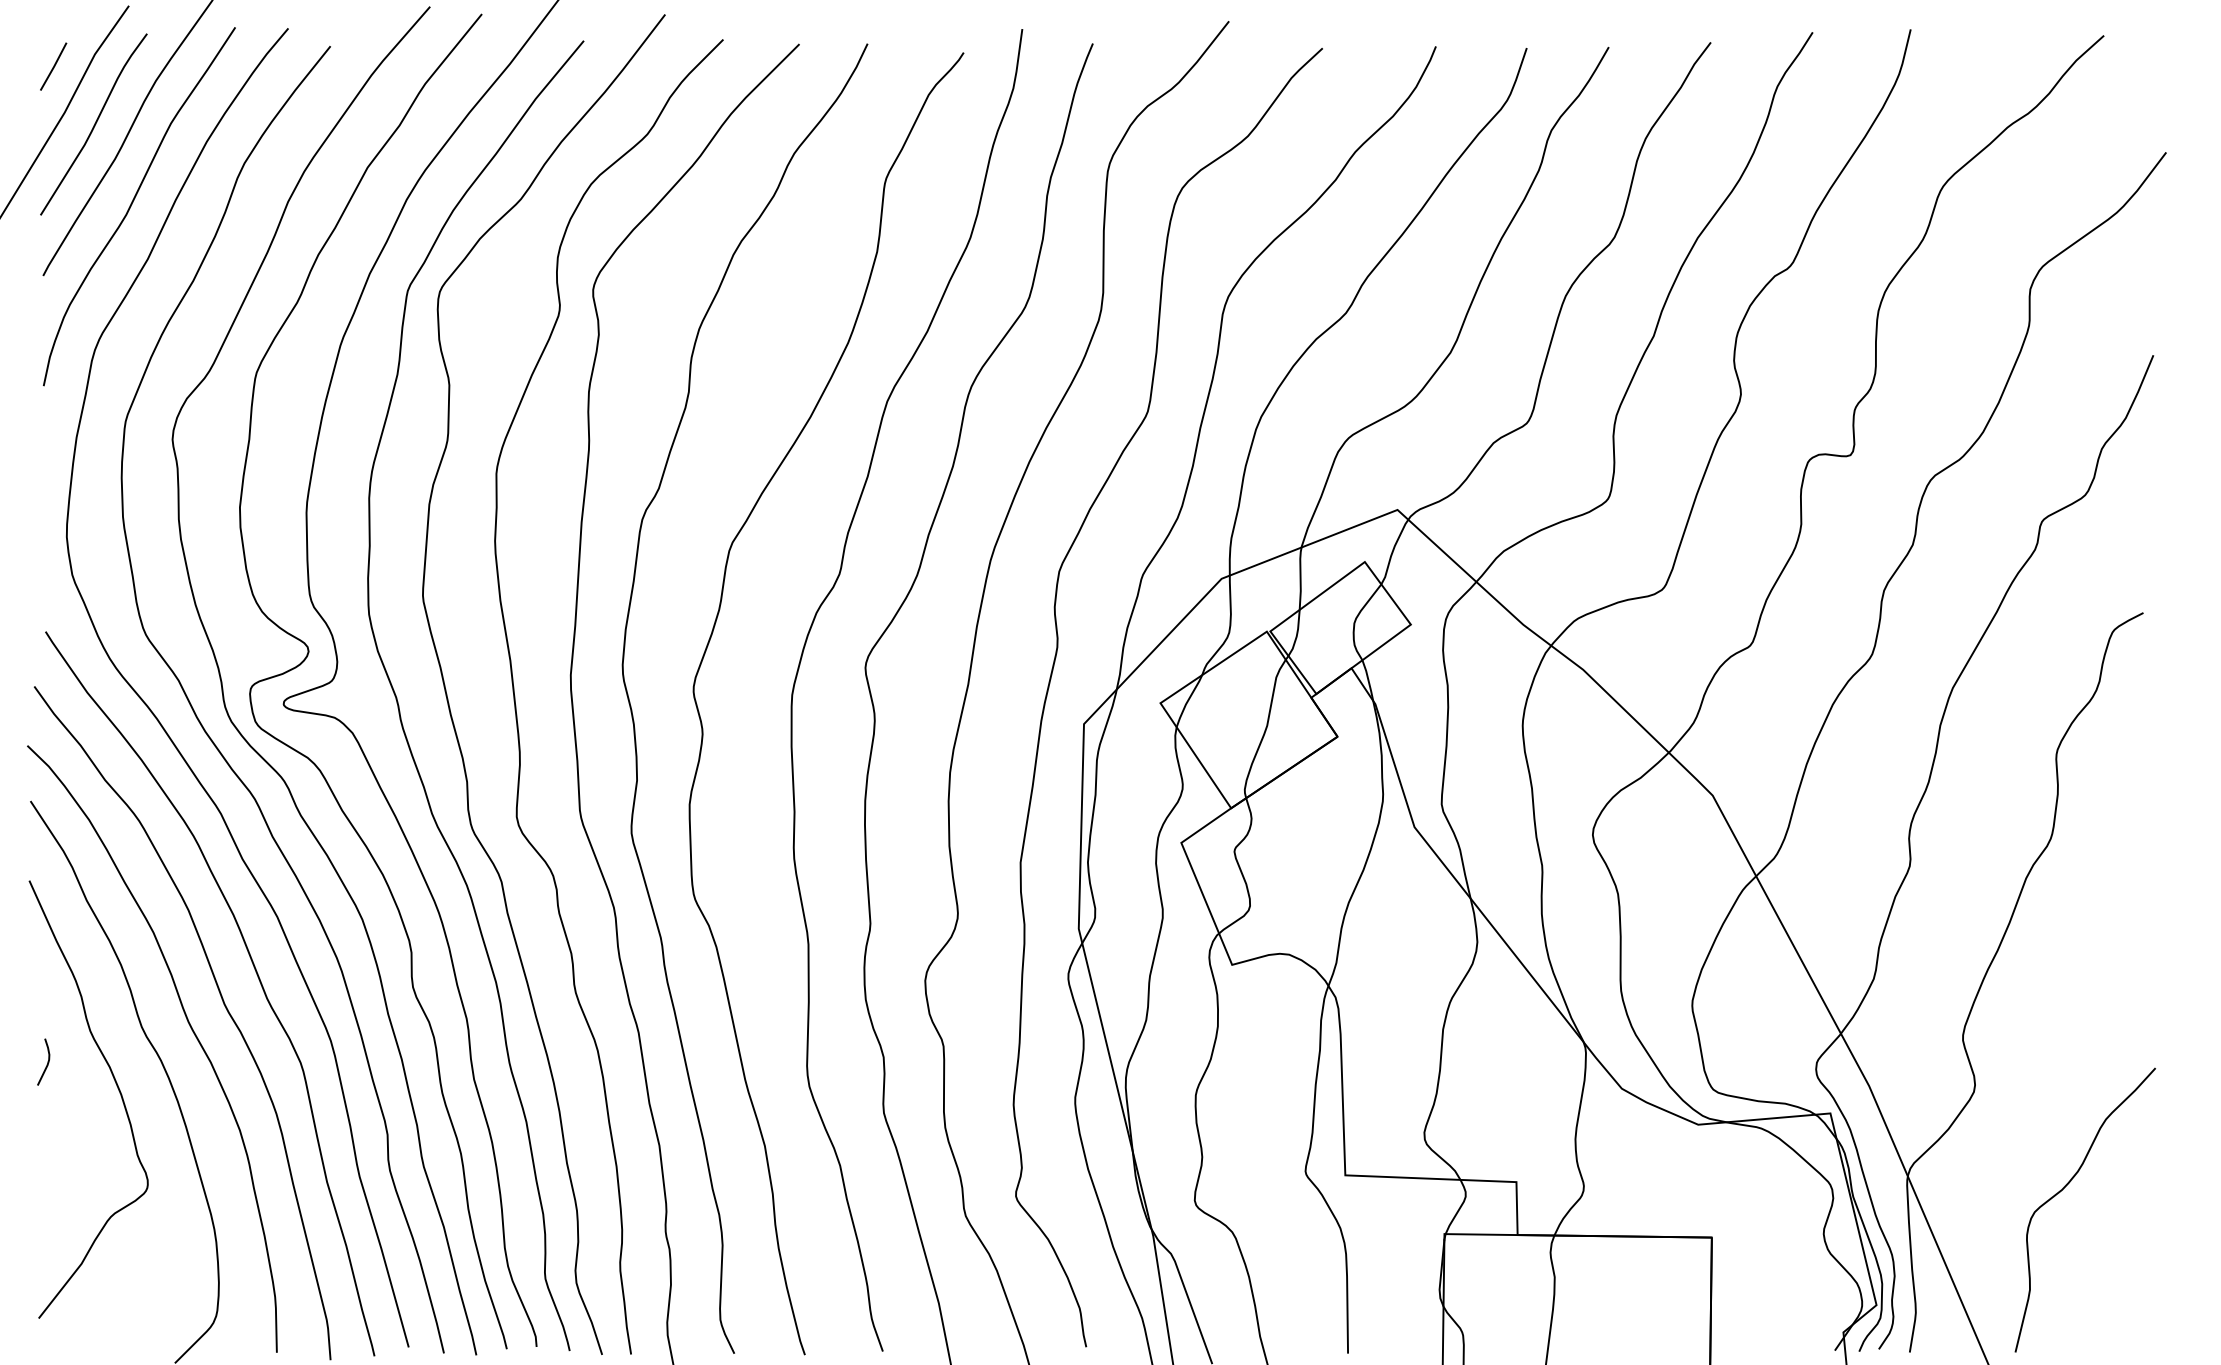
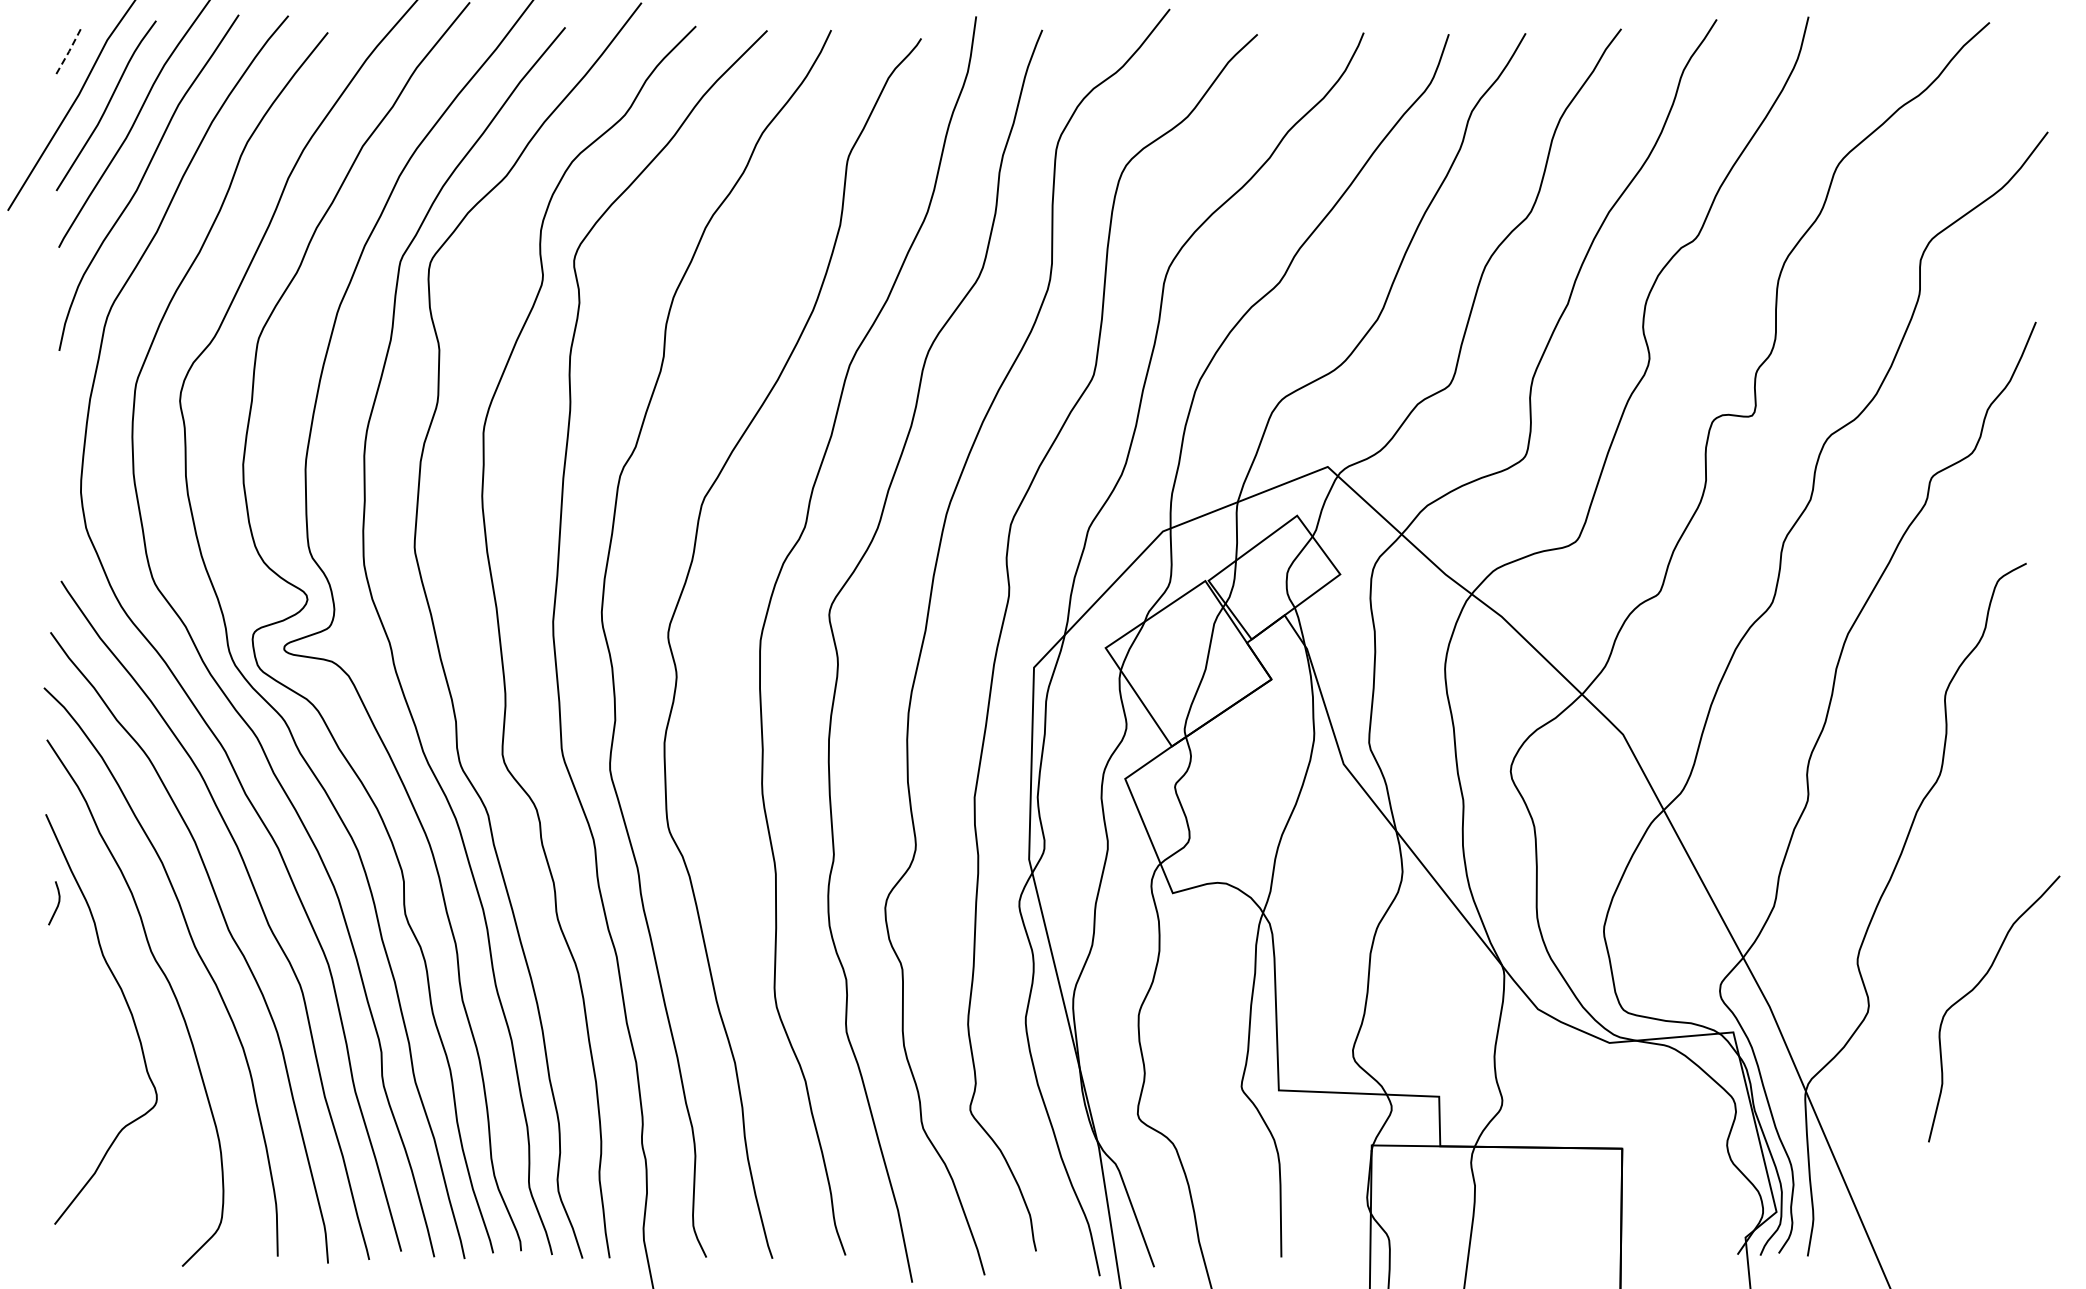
line: (54, 66) -> (69, 51), solid -> dashed
curve: (47, 1062) -> (57, 903), moved
curve: (2065, 1188) -> (1975, 988), moved

